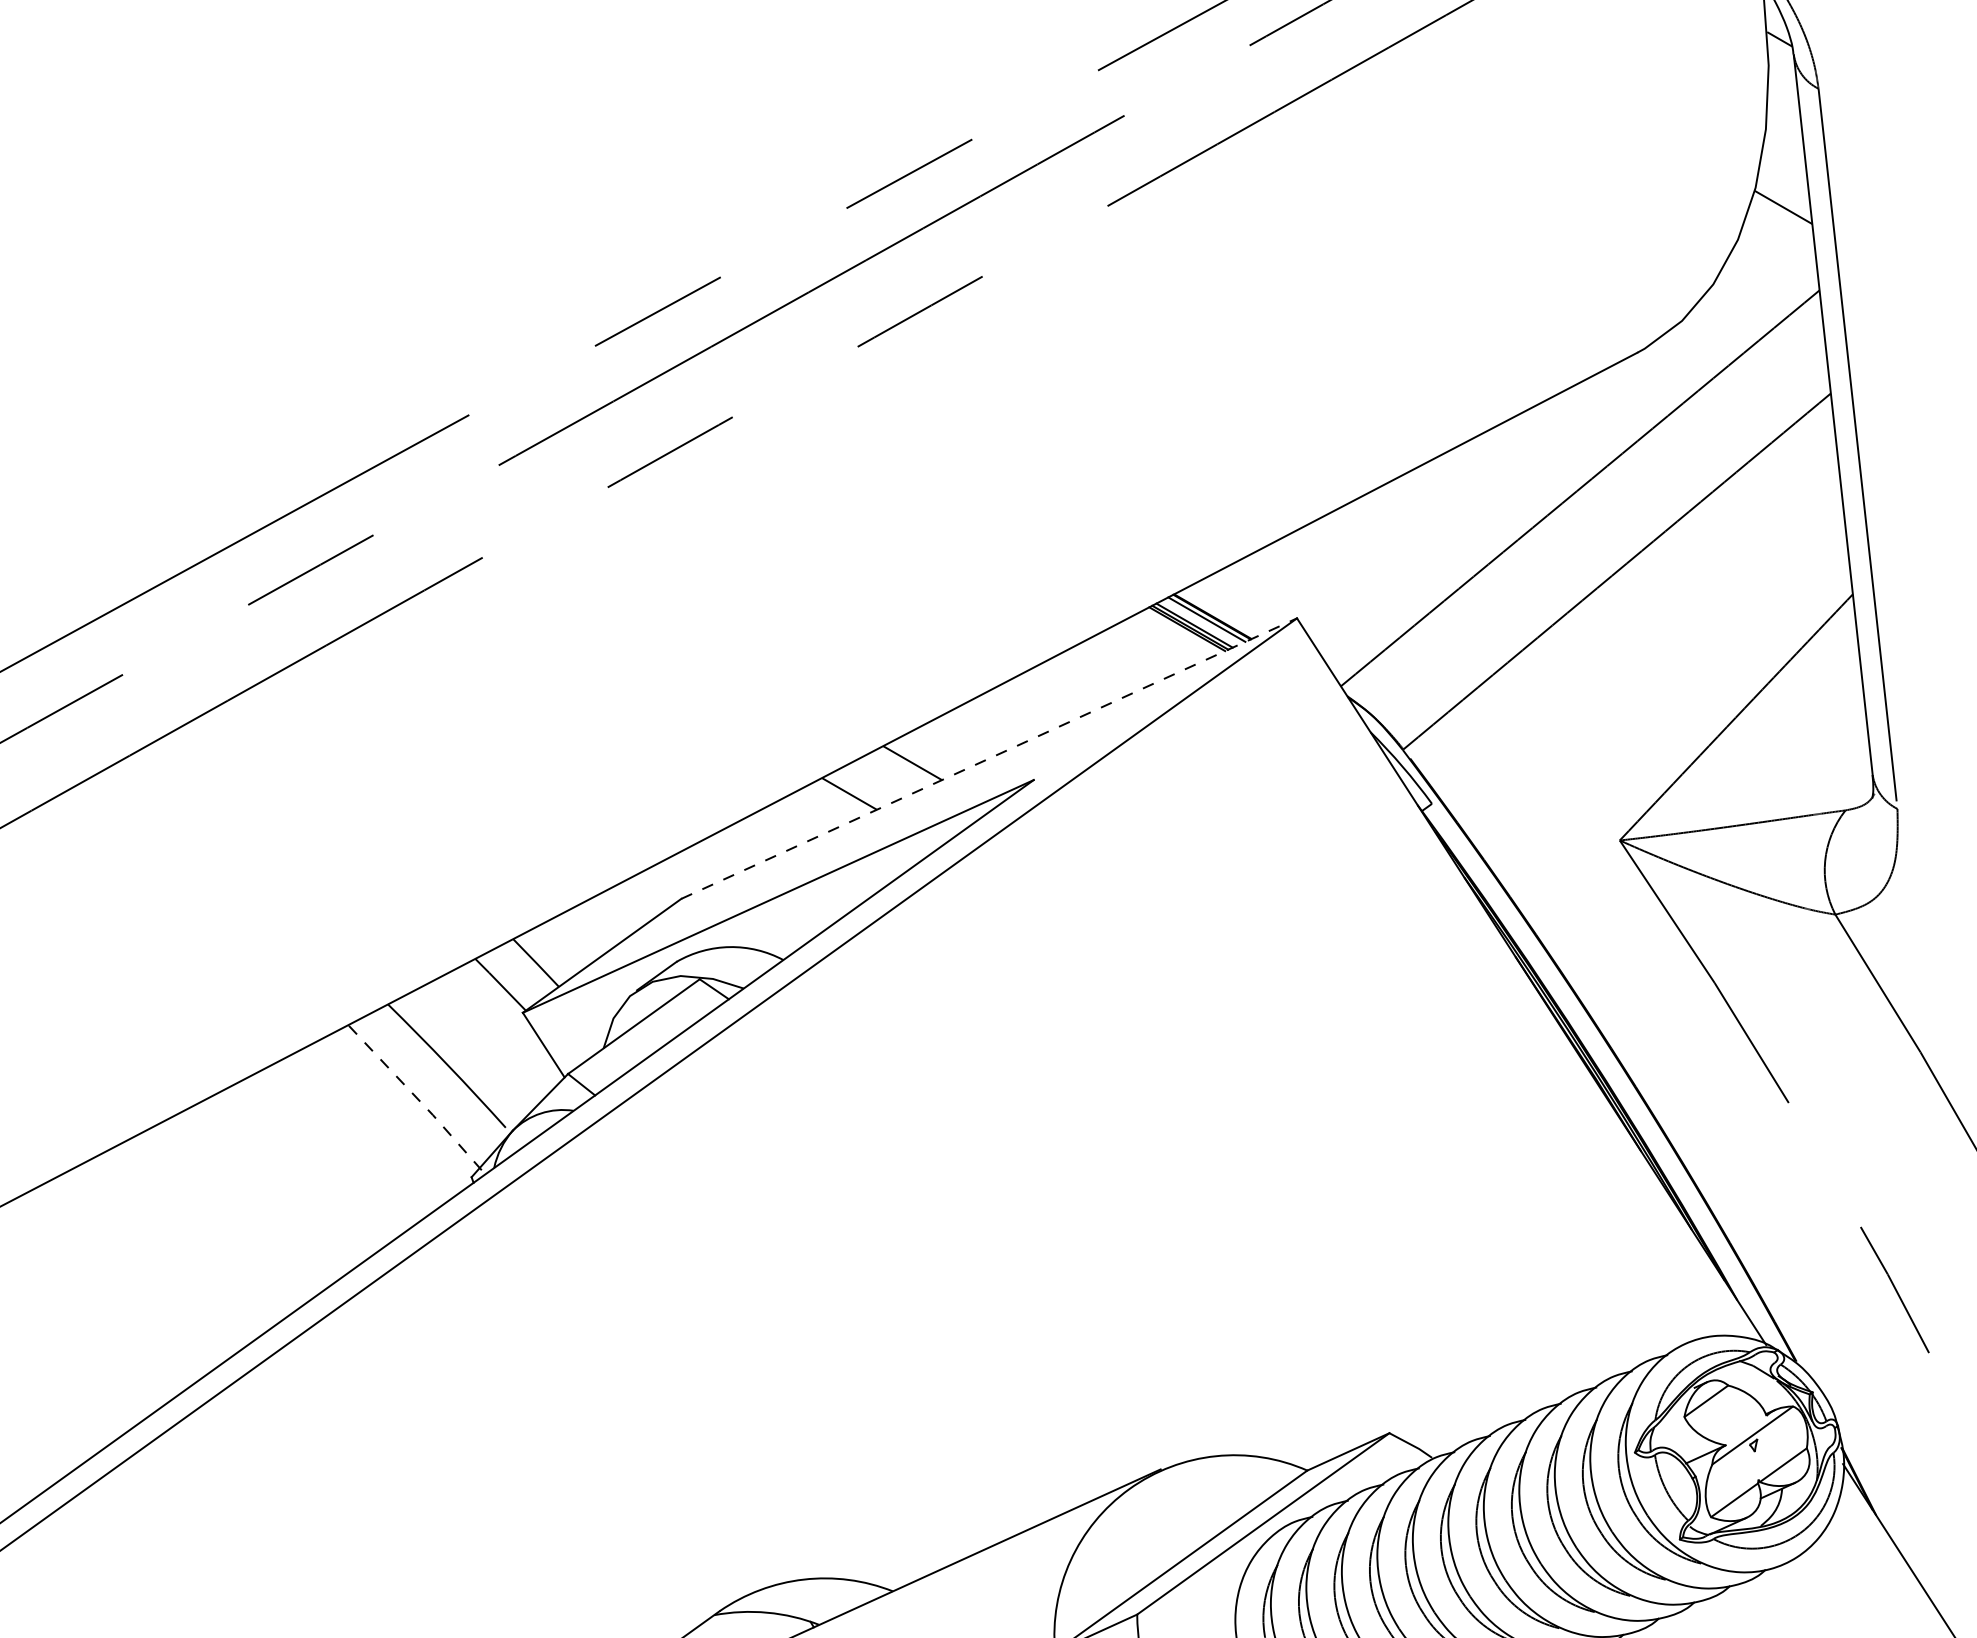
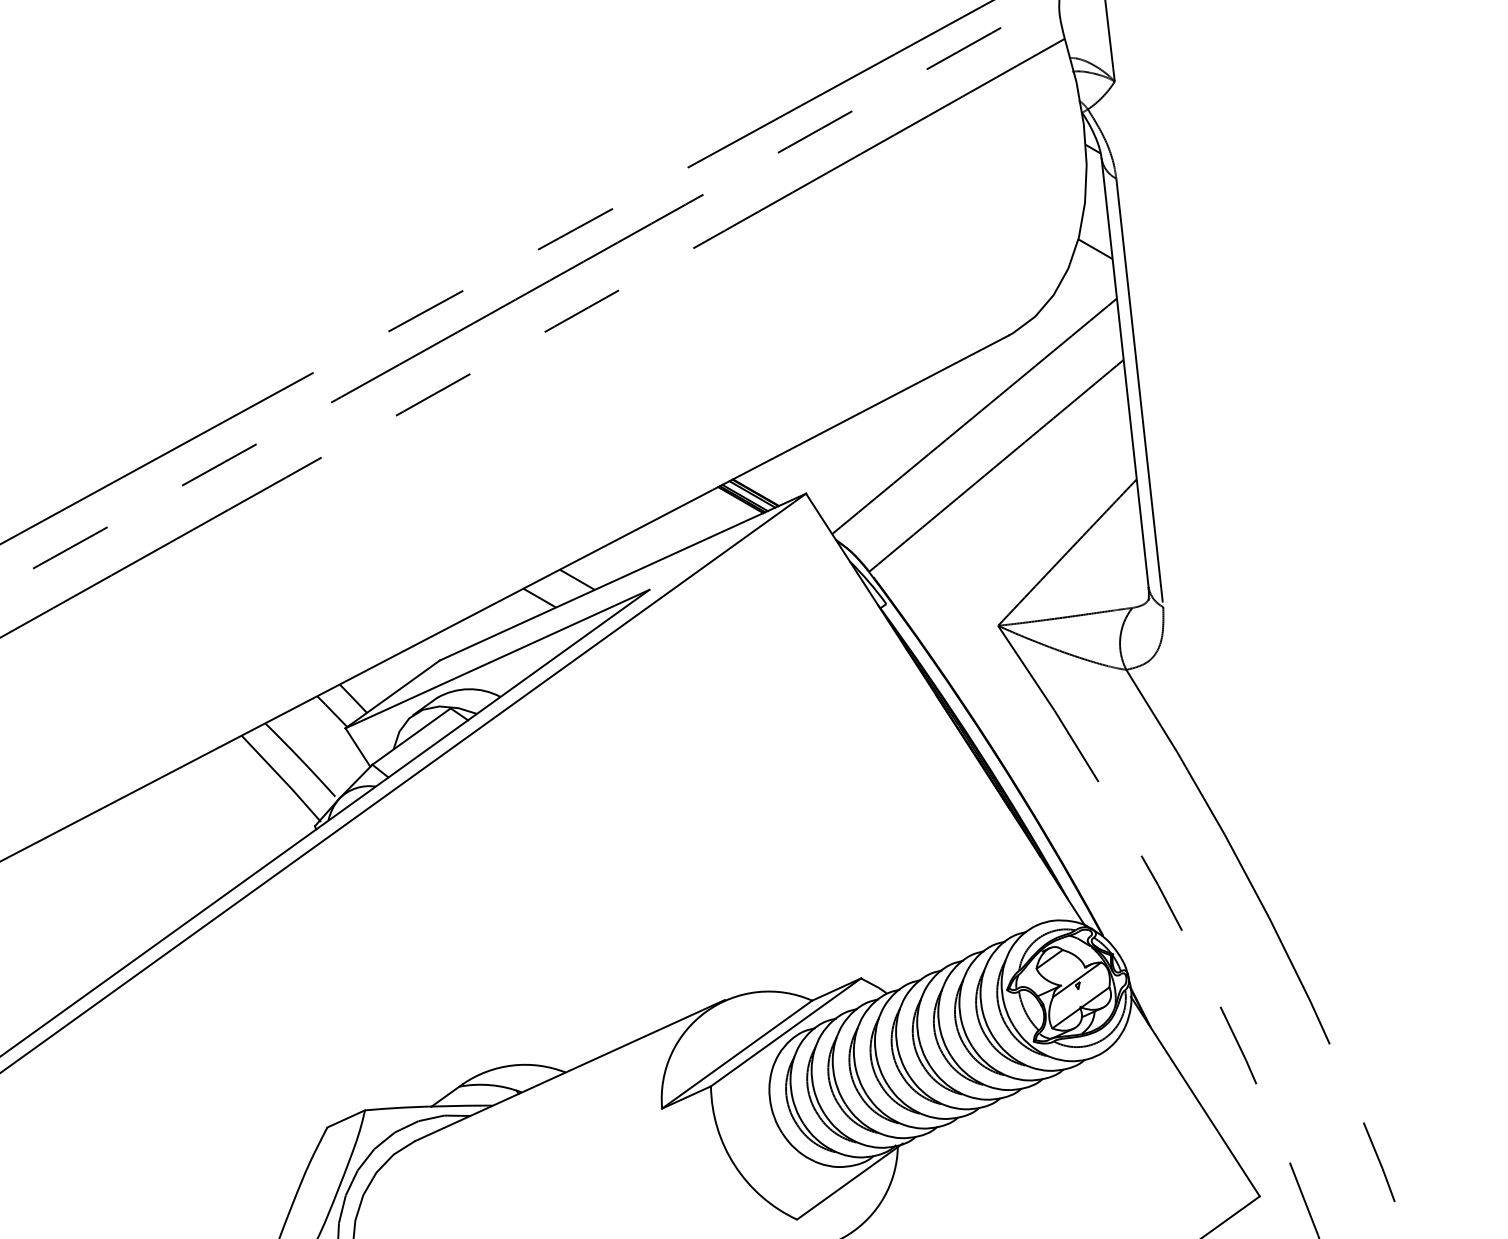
line: (990, 757) -> (623, 576), dashed -> solid
line: (415, 1097) -> (281, 778), dashed -> solid

